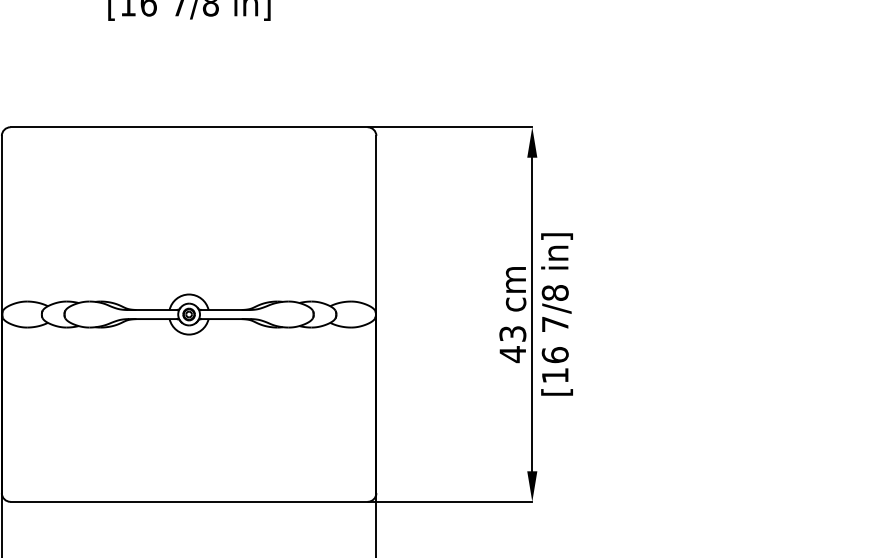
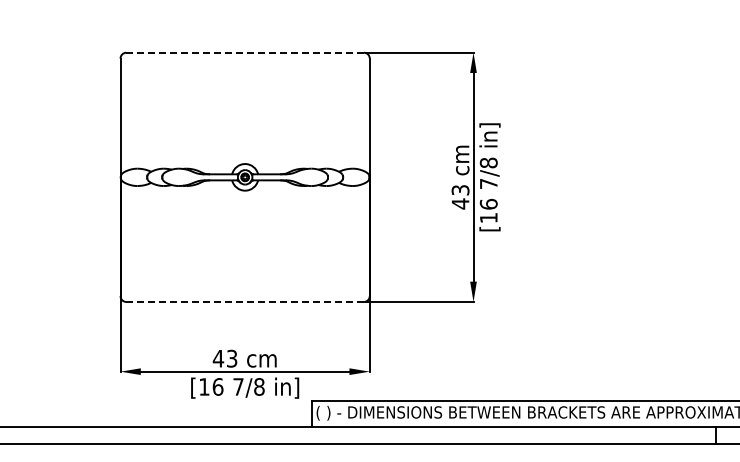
line: (189, 126) -> (245, 52), solid -> dashed
line: (189, 501) -> (245, 301), solid -> dashed

